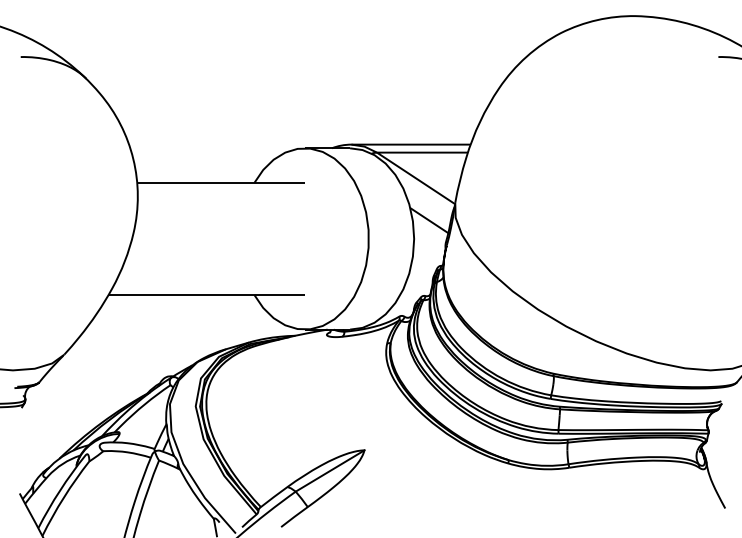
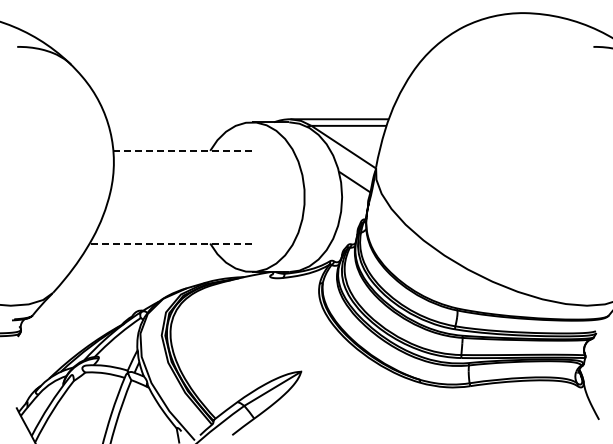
line: (220, 182) -> (182, 150), solid -> dashed
line: (206, 295) -> (170, 243), solid -> dashed

